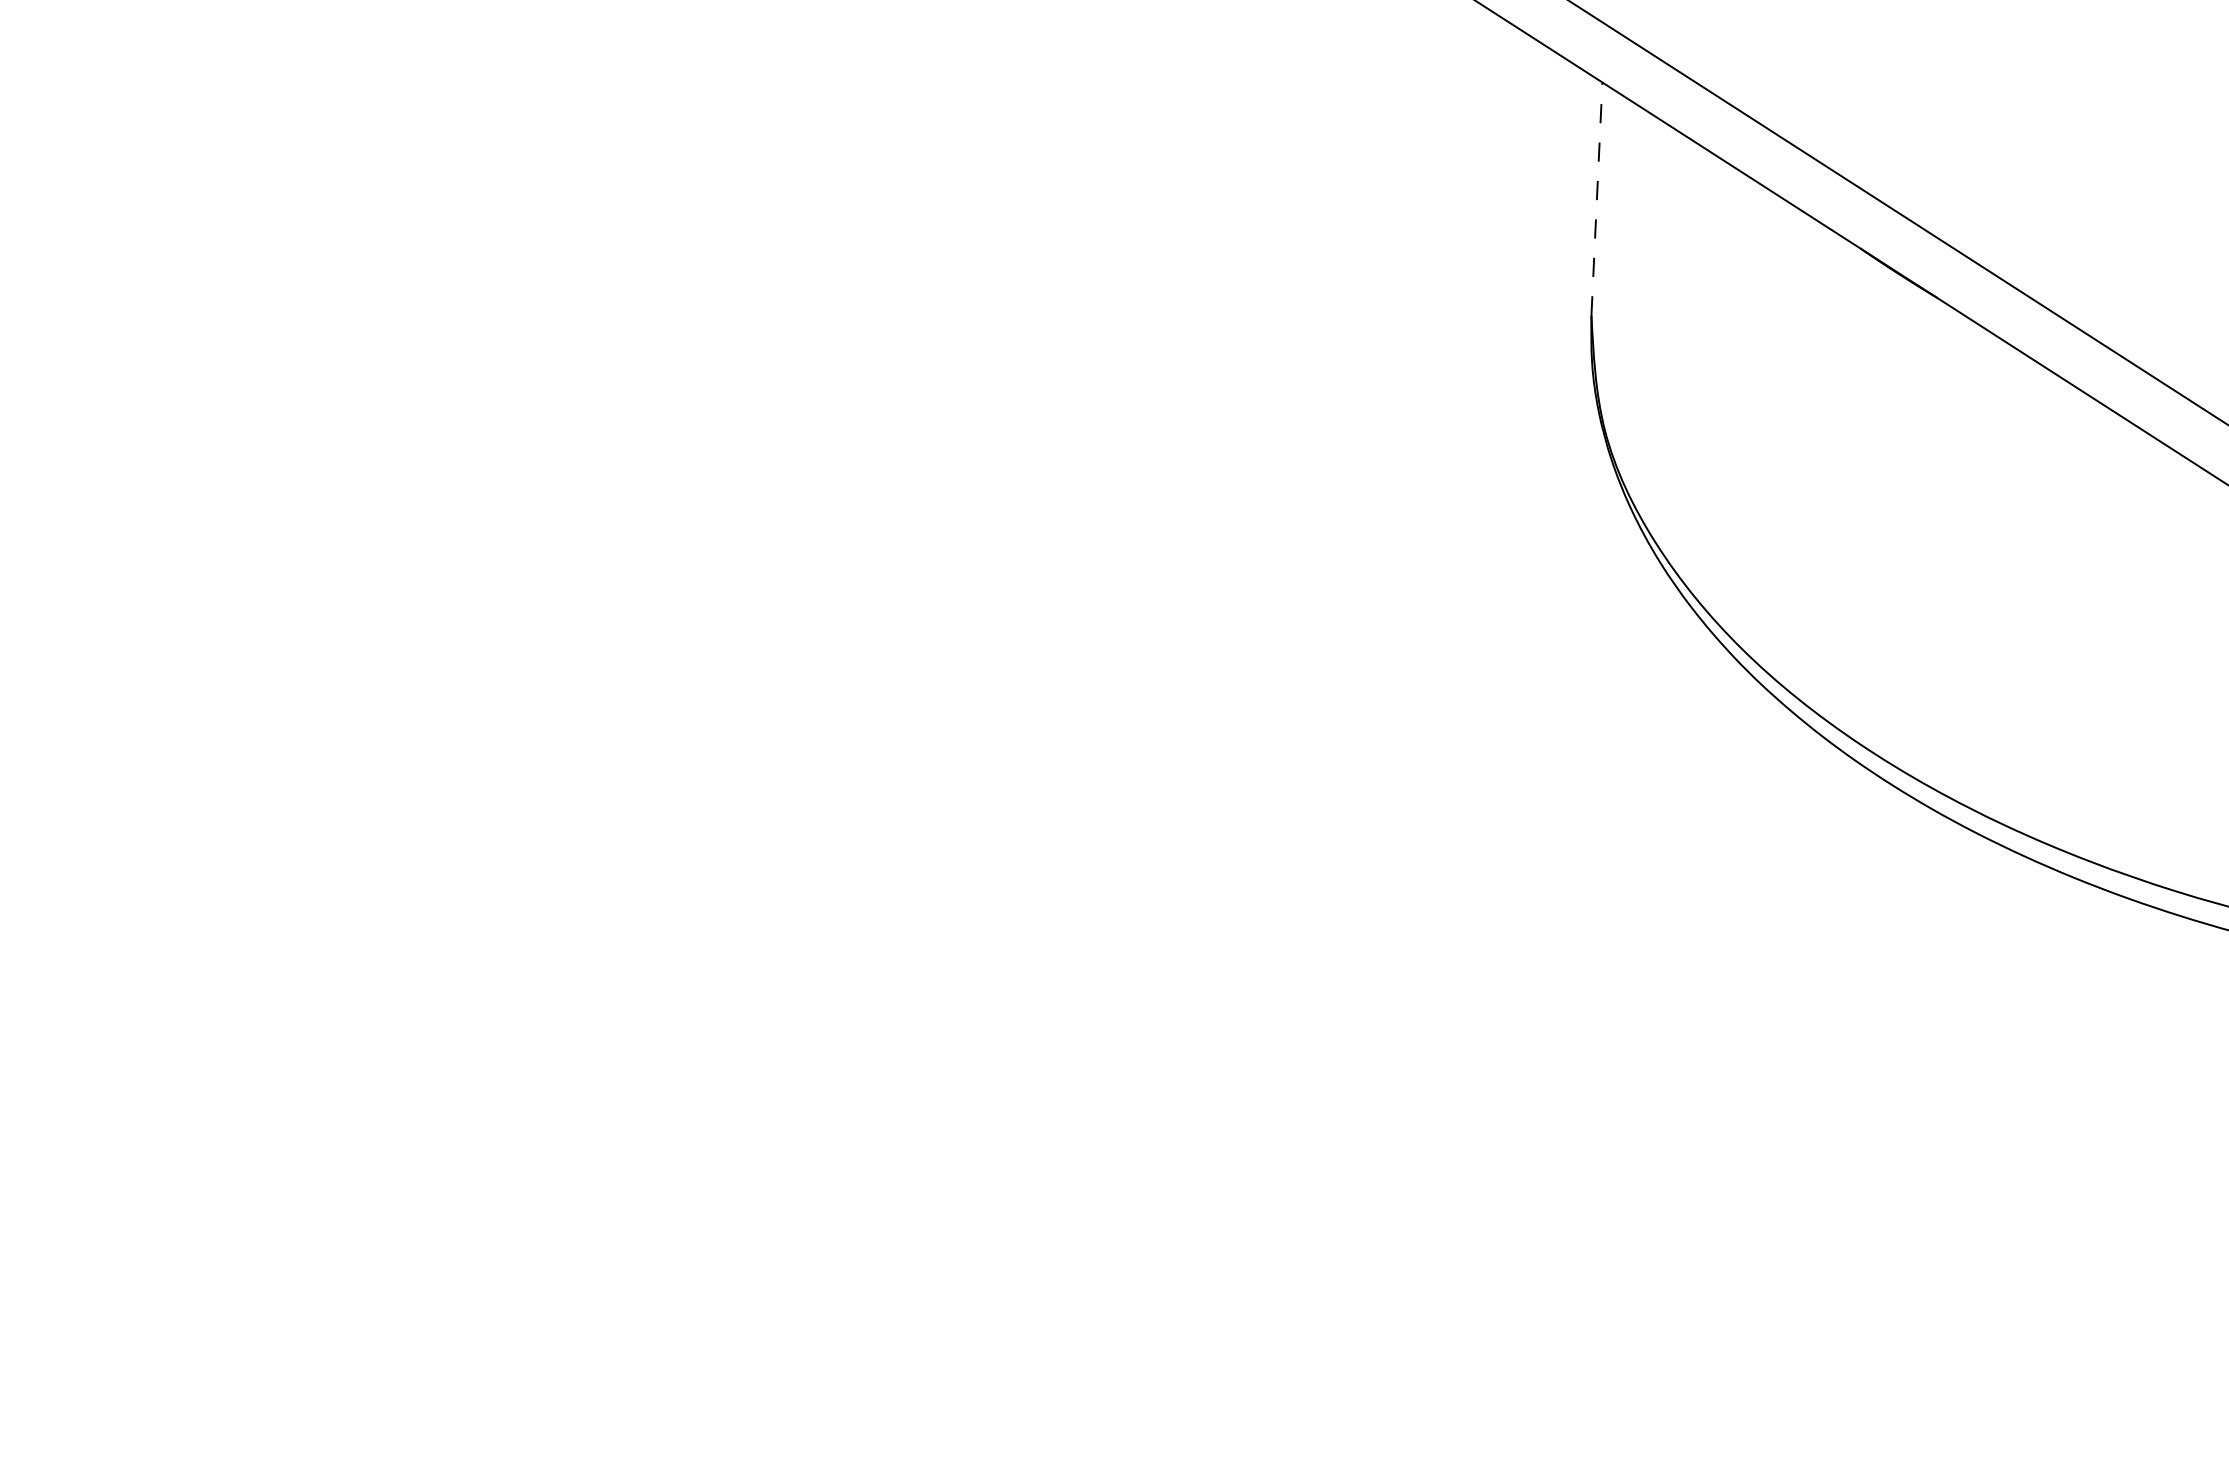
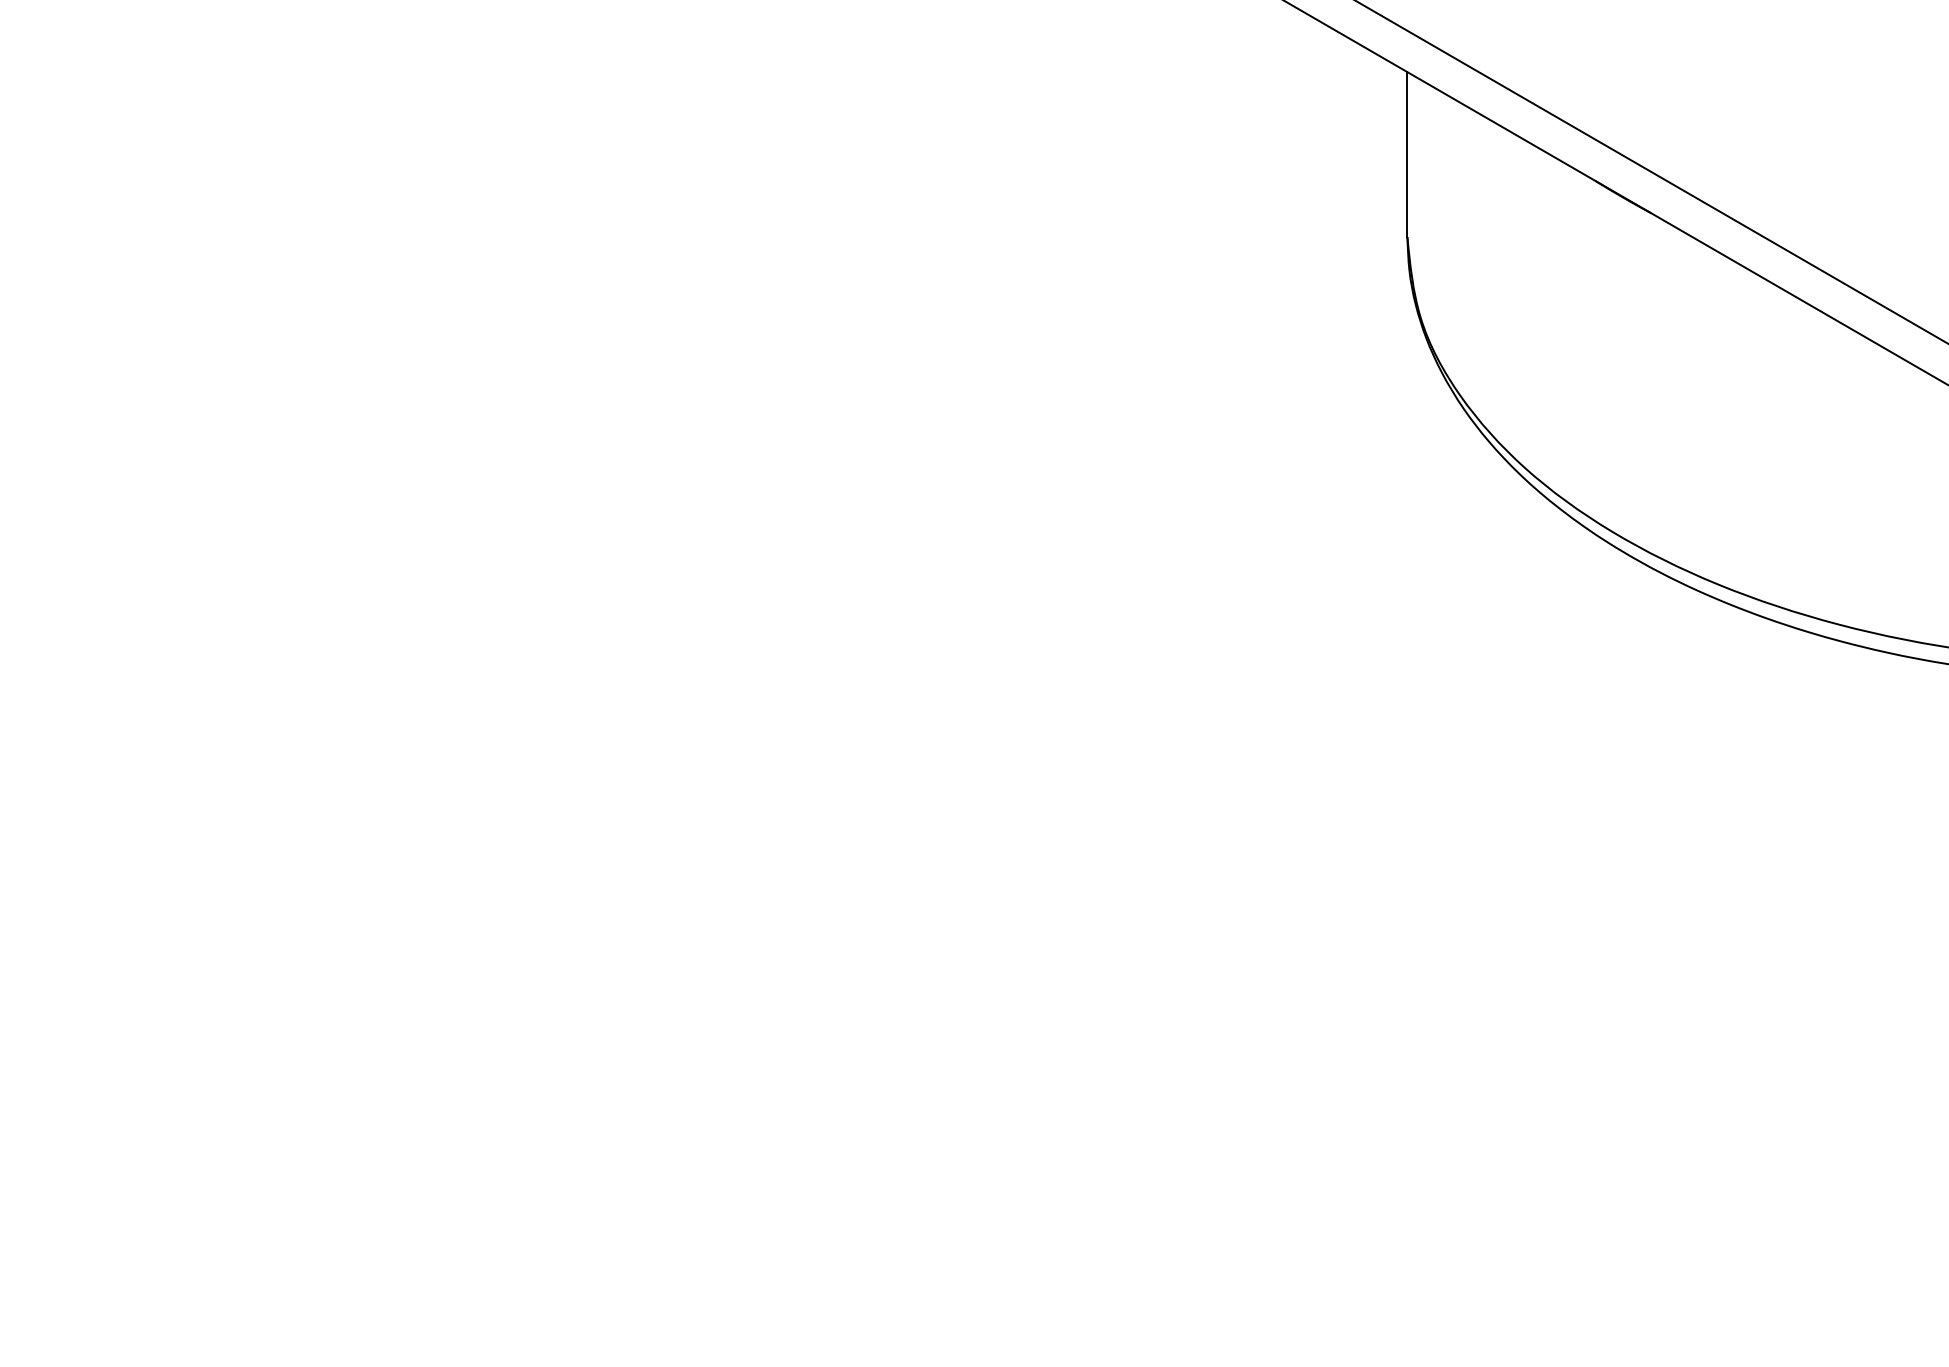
line: (1597, 198) -> (1407, 154), dashed -> solid

